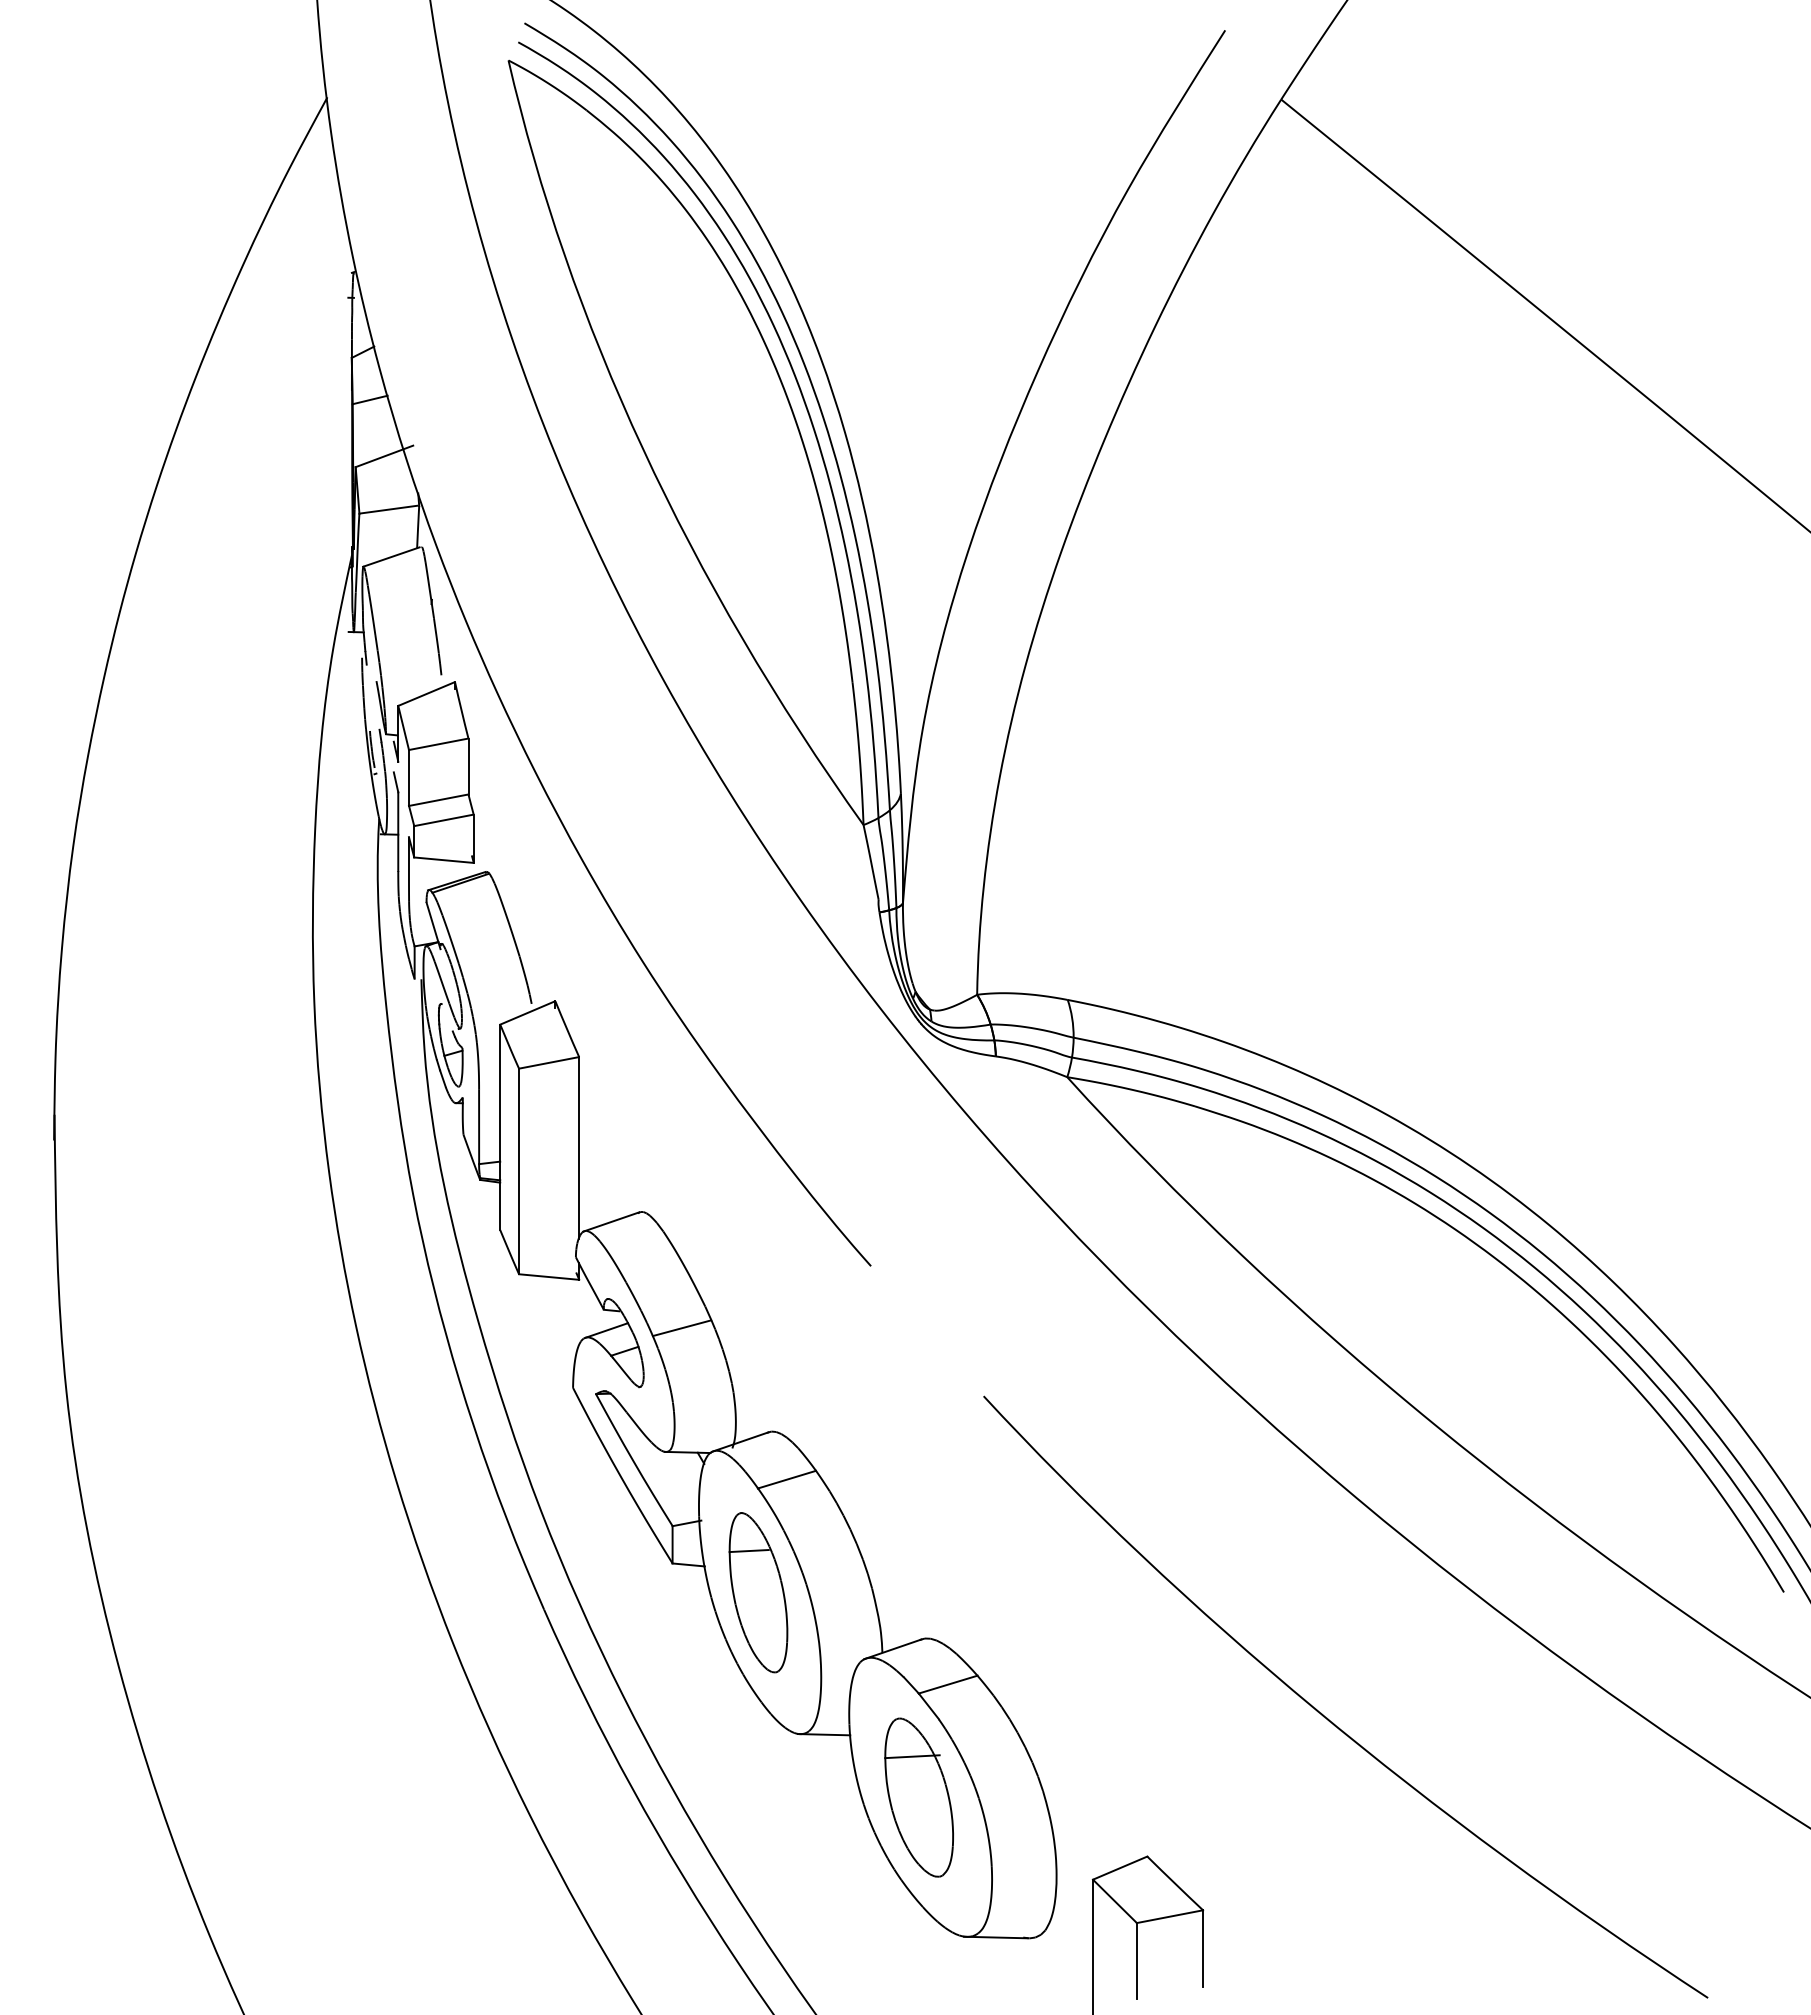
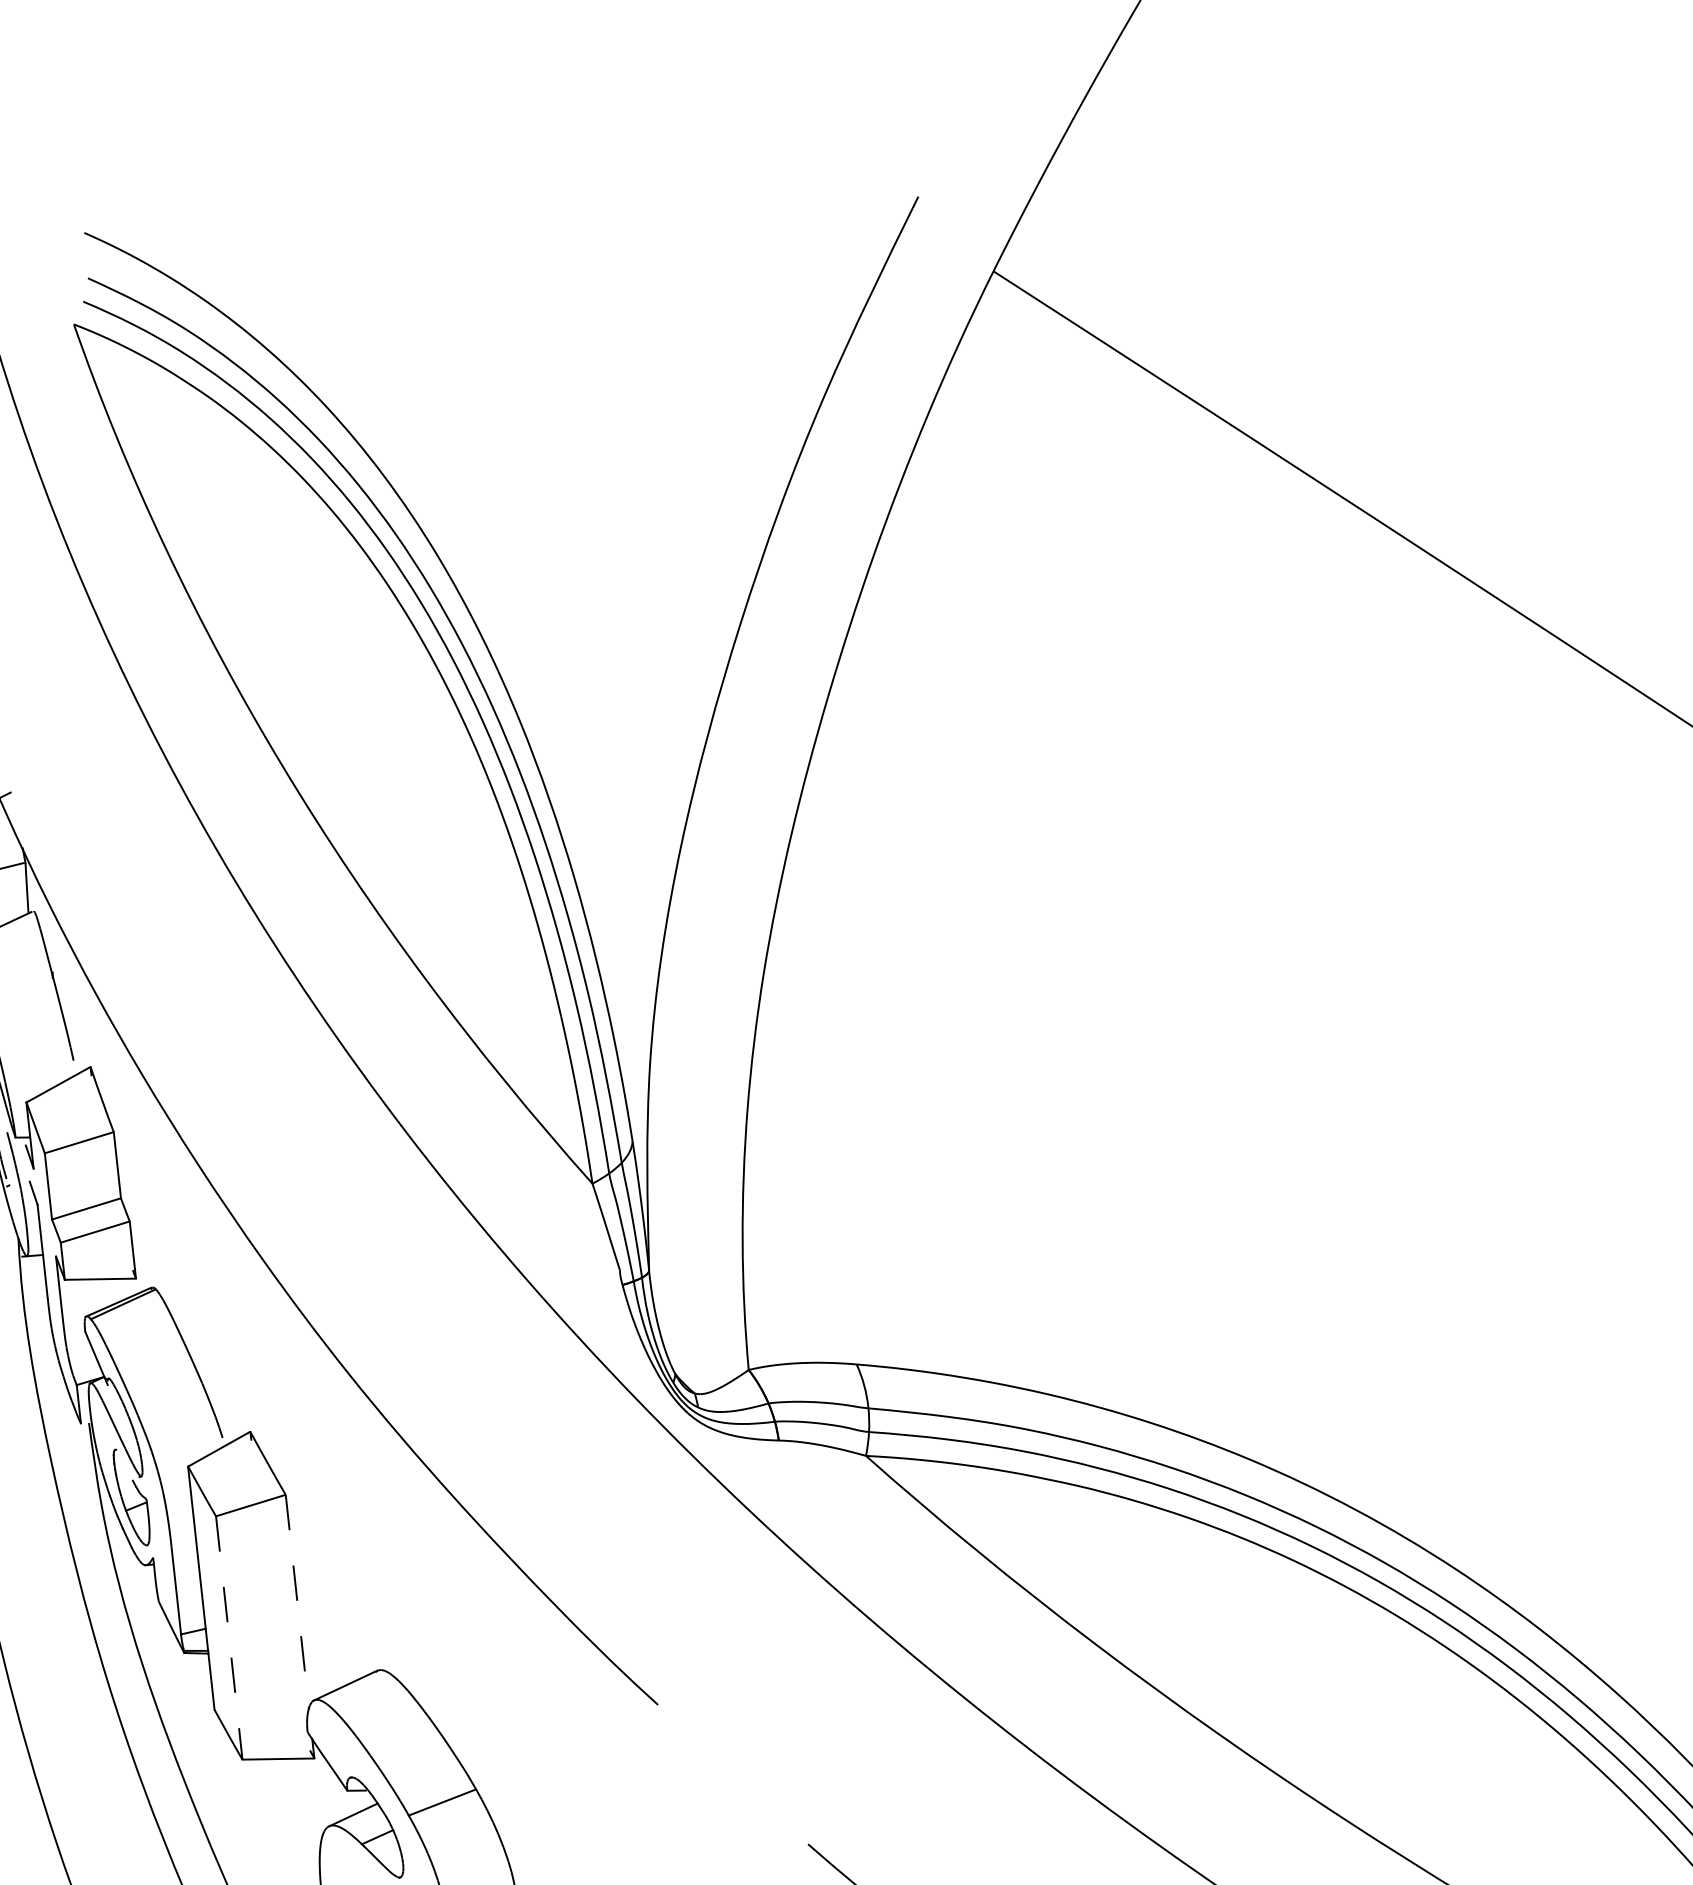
line: (579, 1147) -> (297, 1601), solid -> dashed
line: (519, 1171) -> (229, 1637), solid -> dashed

